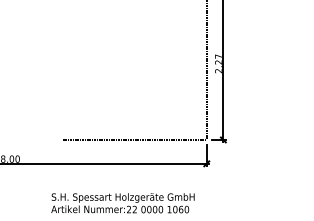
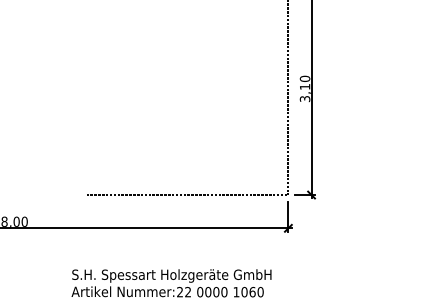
text: (218, 63) -> (304, 88), 2,27 -> 3,10

